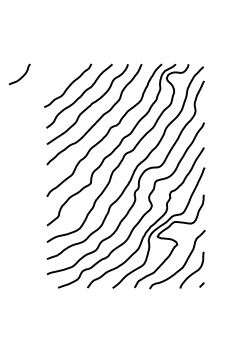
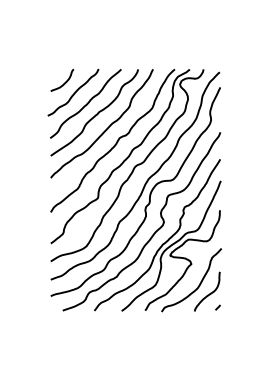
curve: (22, 75) -> (65, 81), moved

